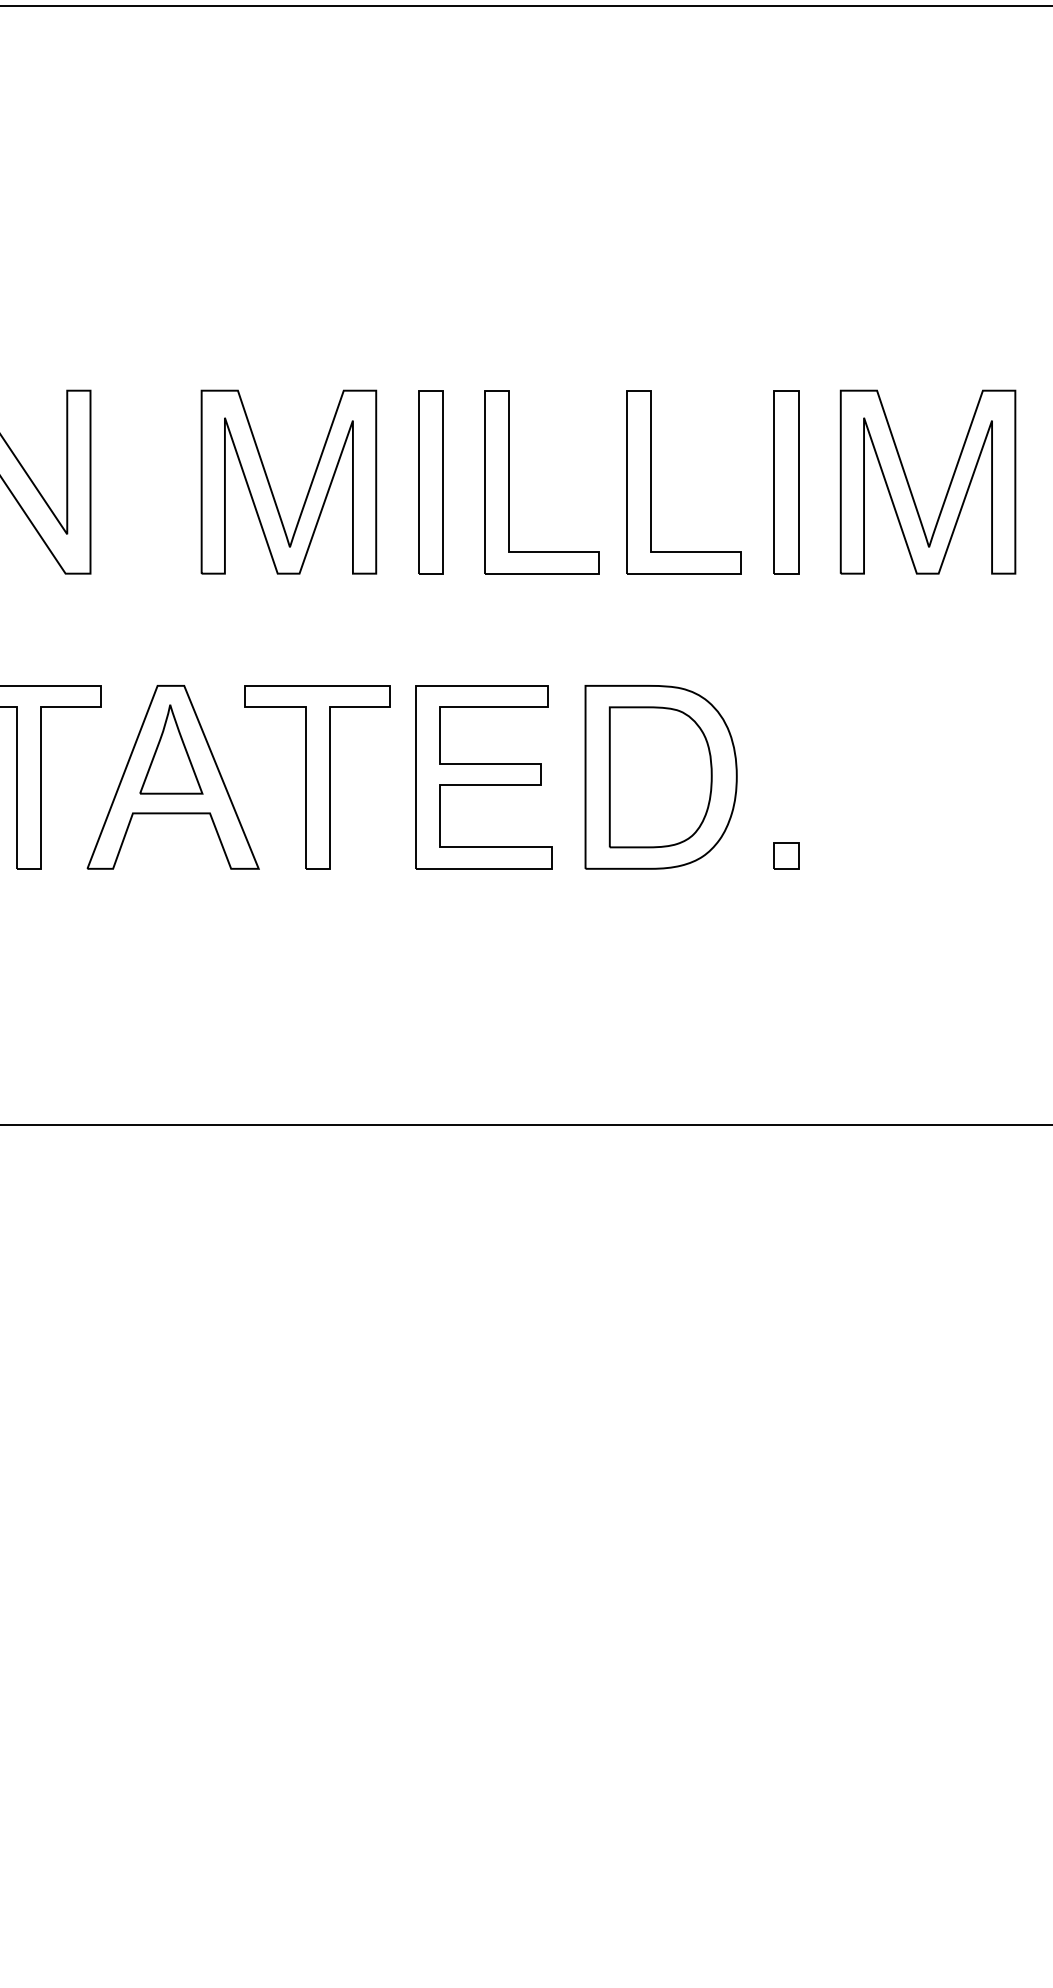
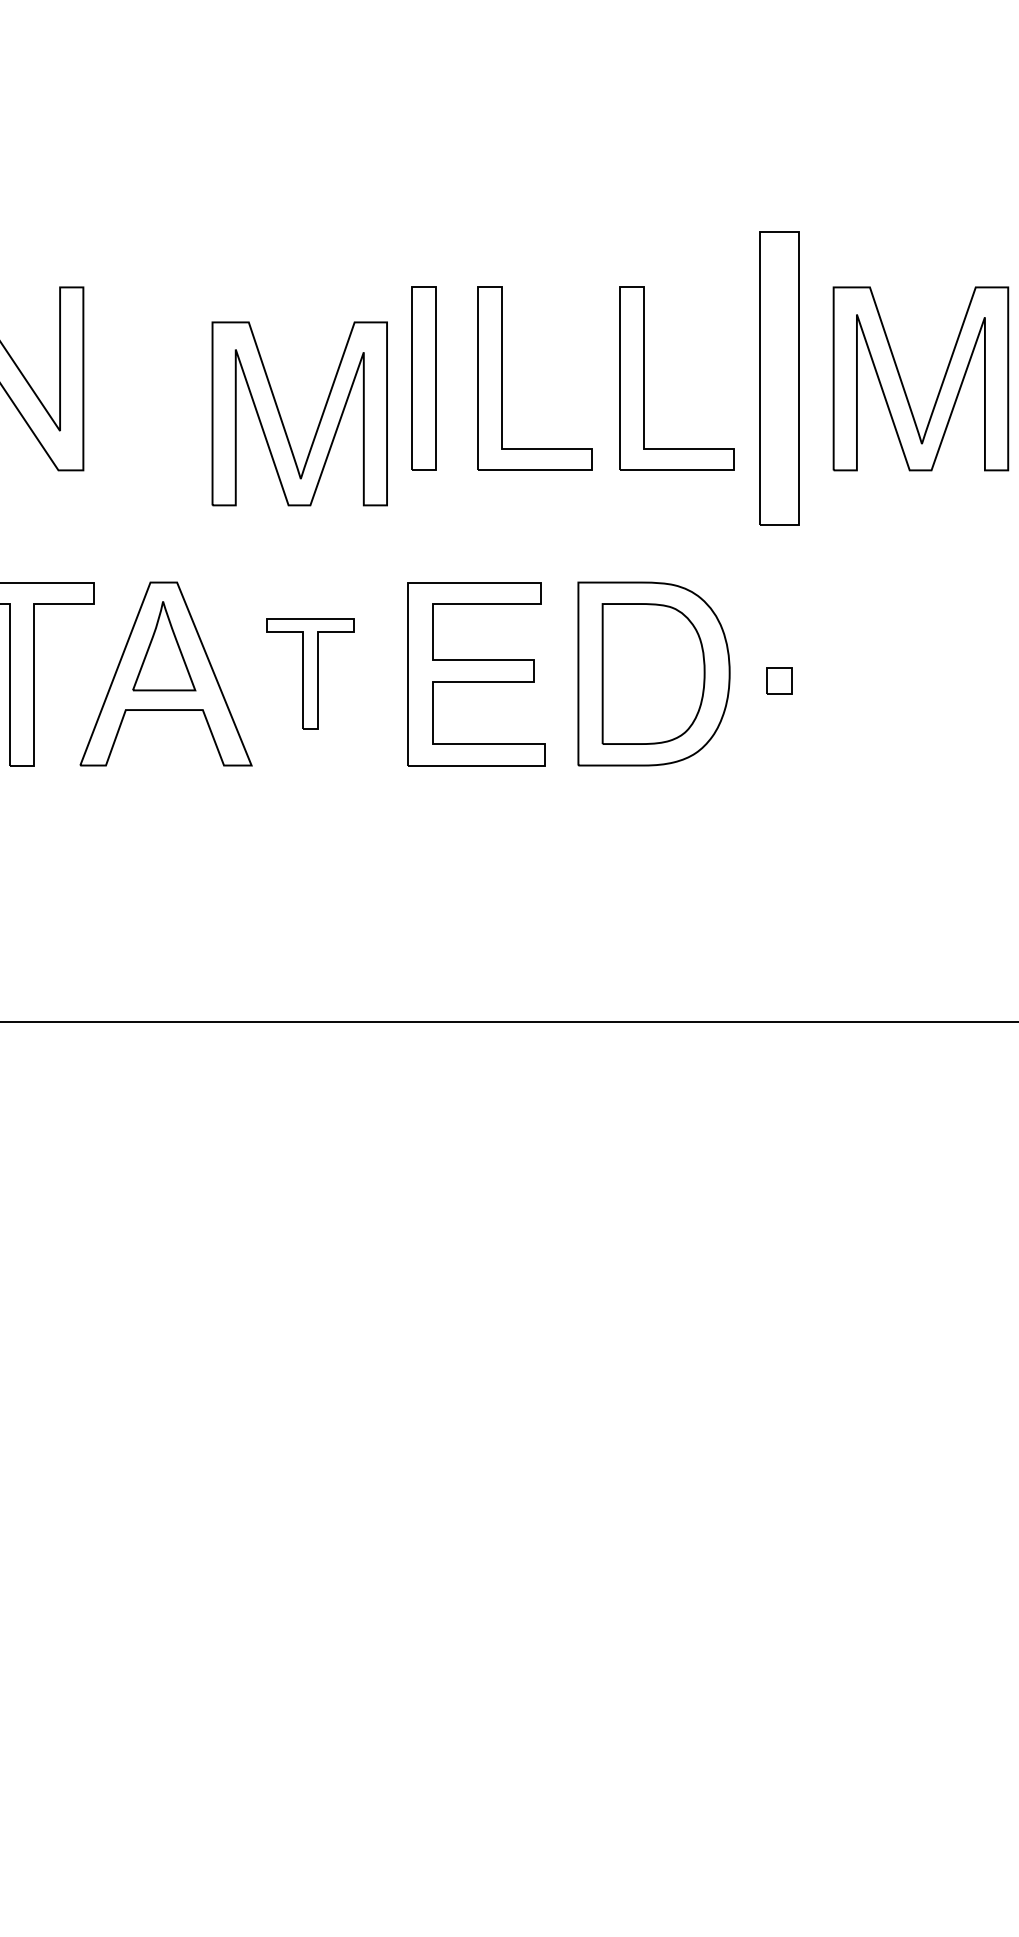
part: (786, 482) -> (779, 379), size x1.6
part: (271, 487) -> (282, 419), moved
part: (317, 777) -> (310, 674), size x0.6
part: (786, 855) -> (779, 680), moved

